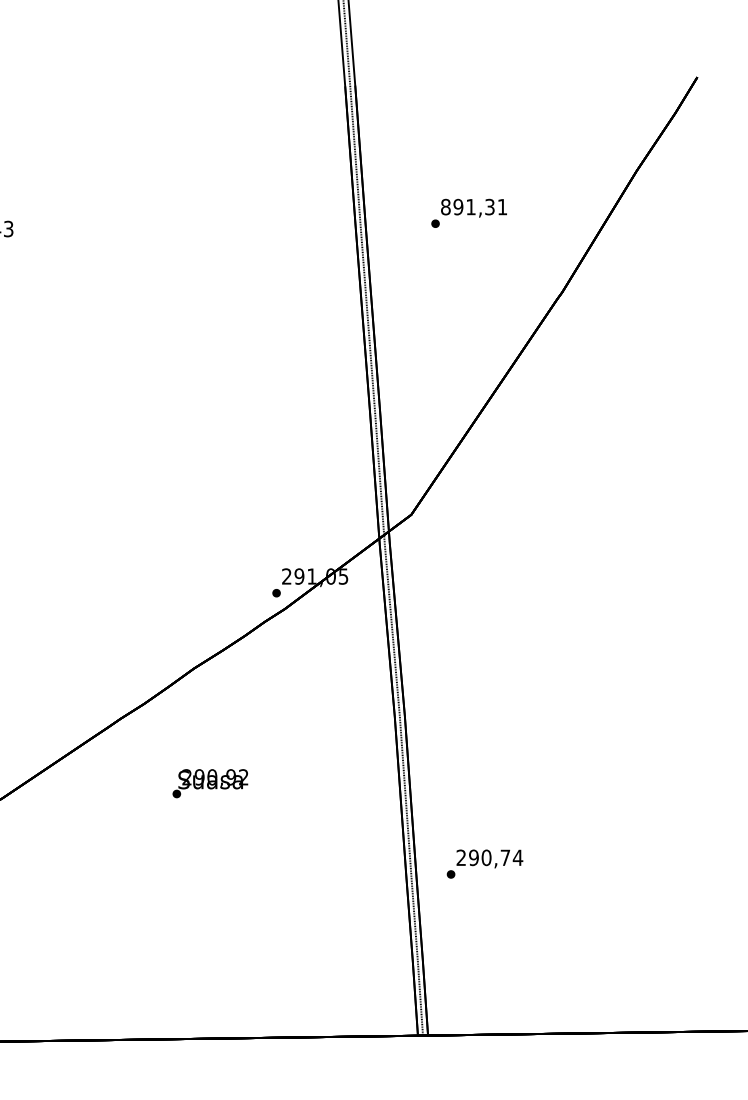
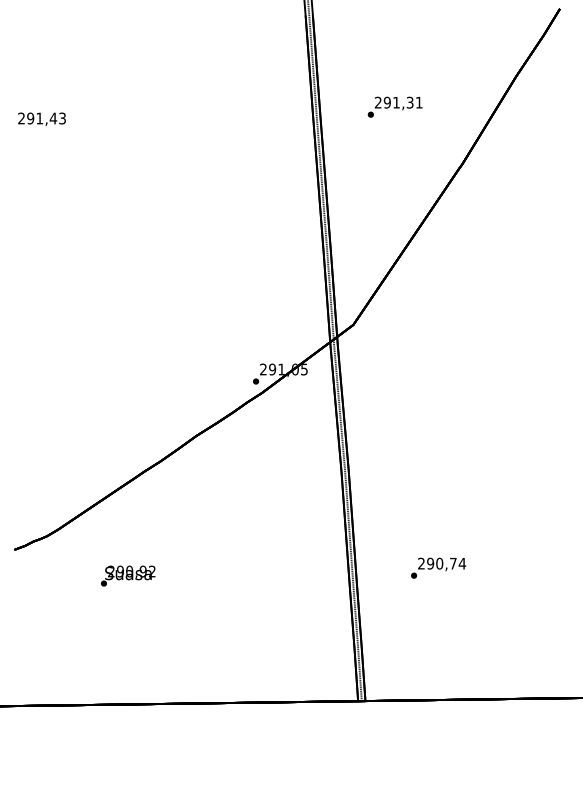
text: (444, 206) -> (377, 102), 891,31 -> 291,31
text: (210, 782) -> (128, 575), moved
text: (484, 863) -> (438, 567), moved

